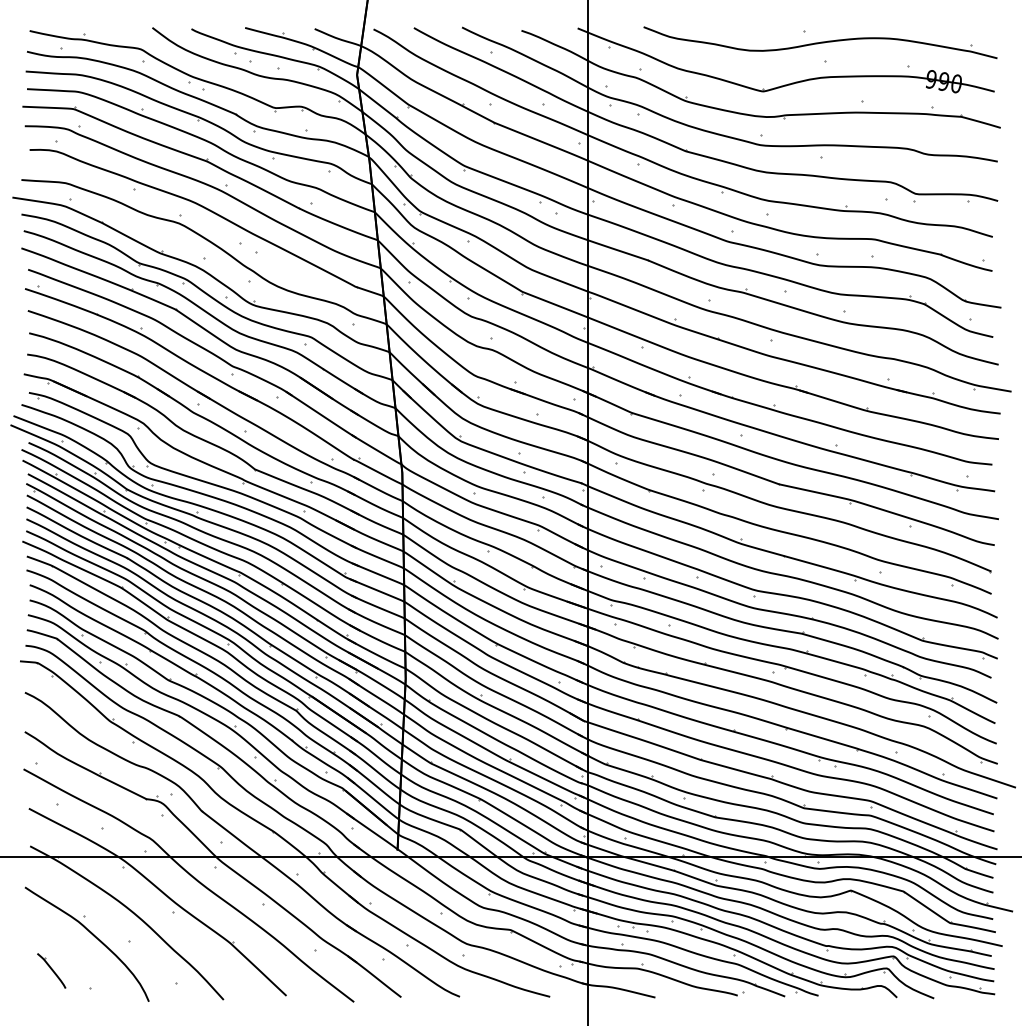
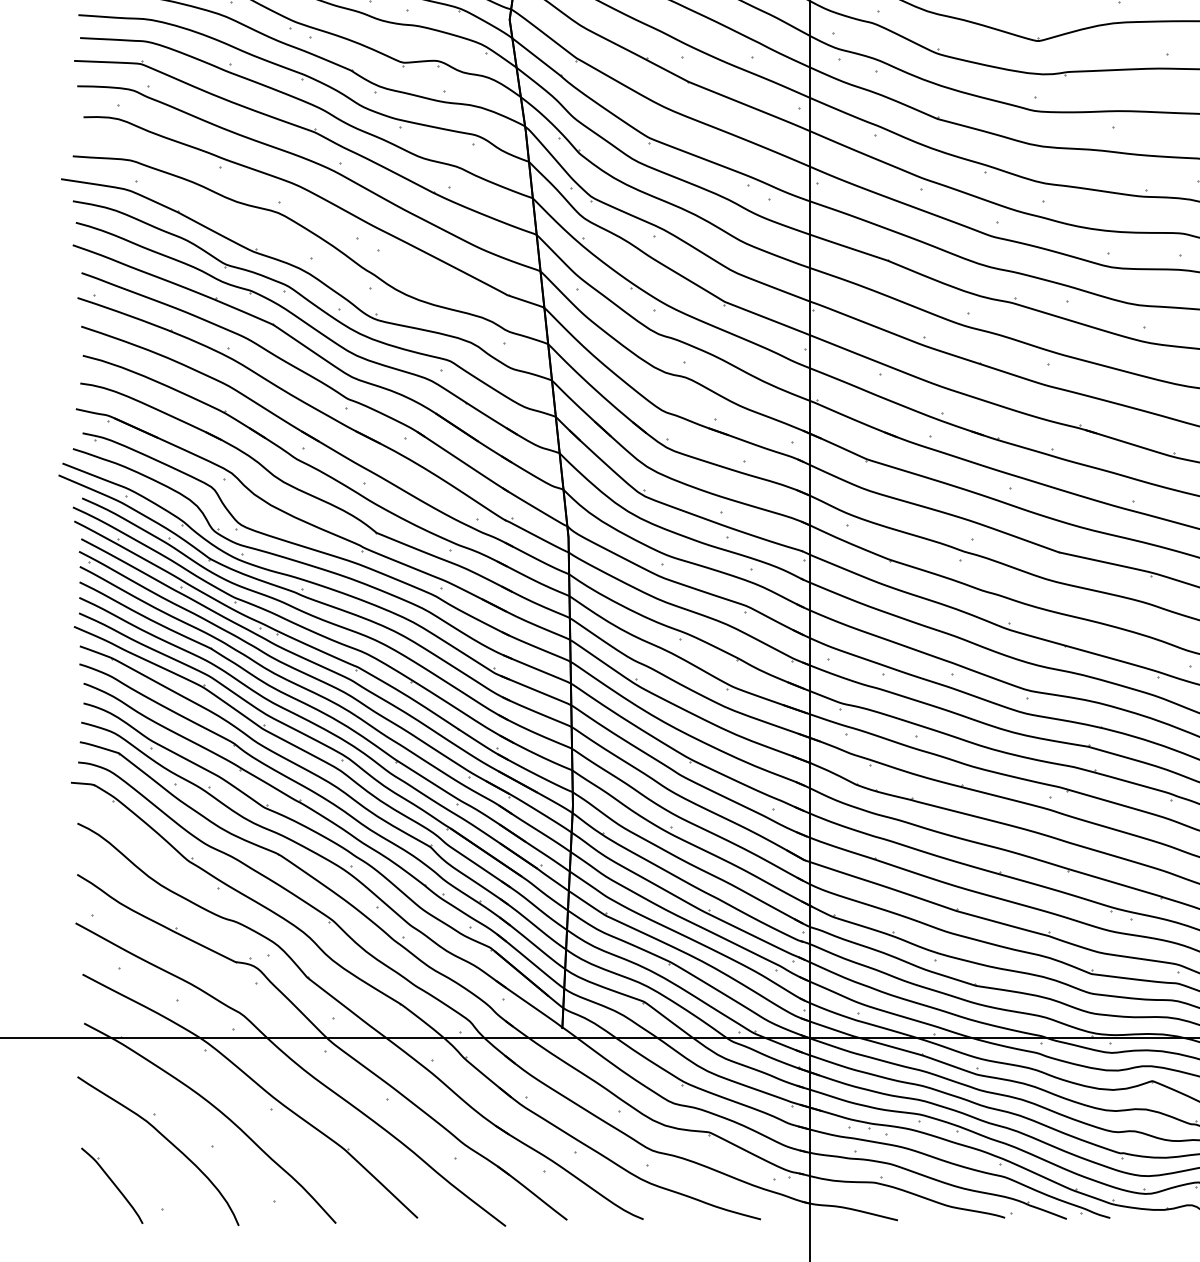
part: (51, 970) -> (111, 1185), size x1.67

